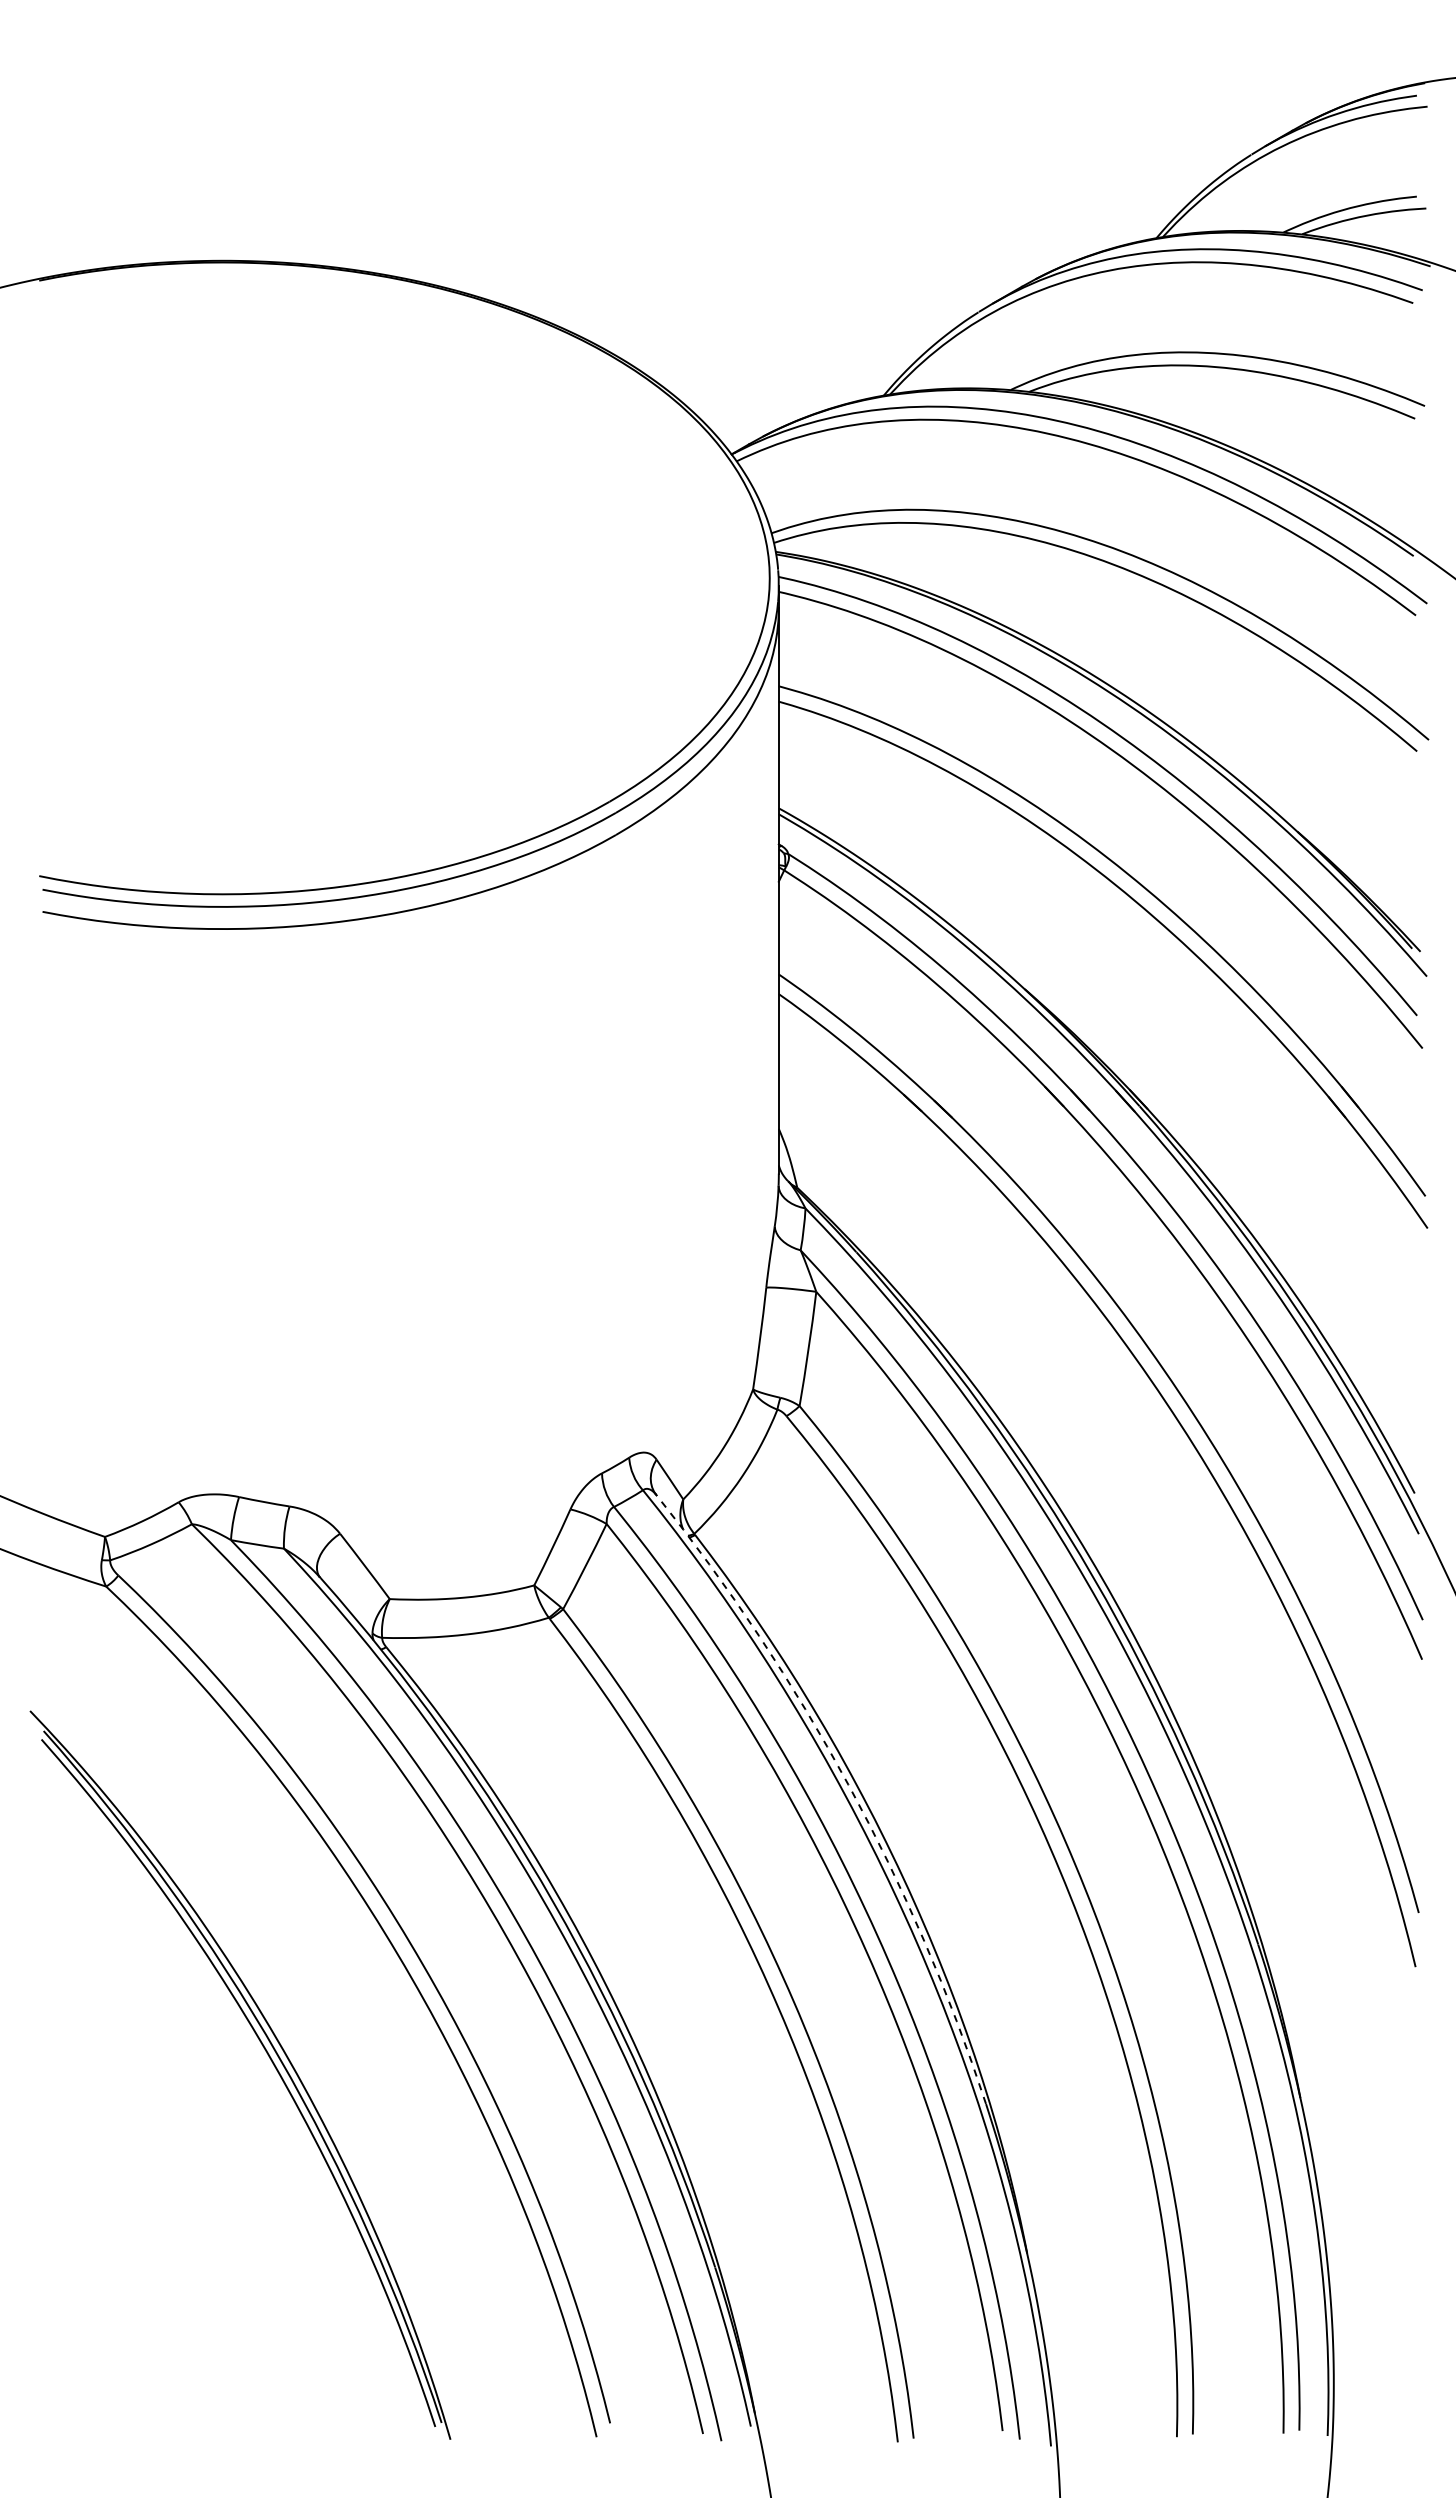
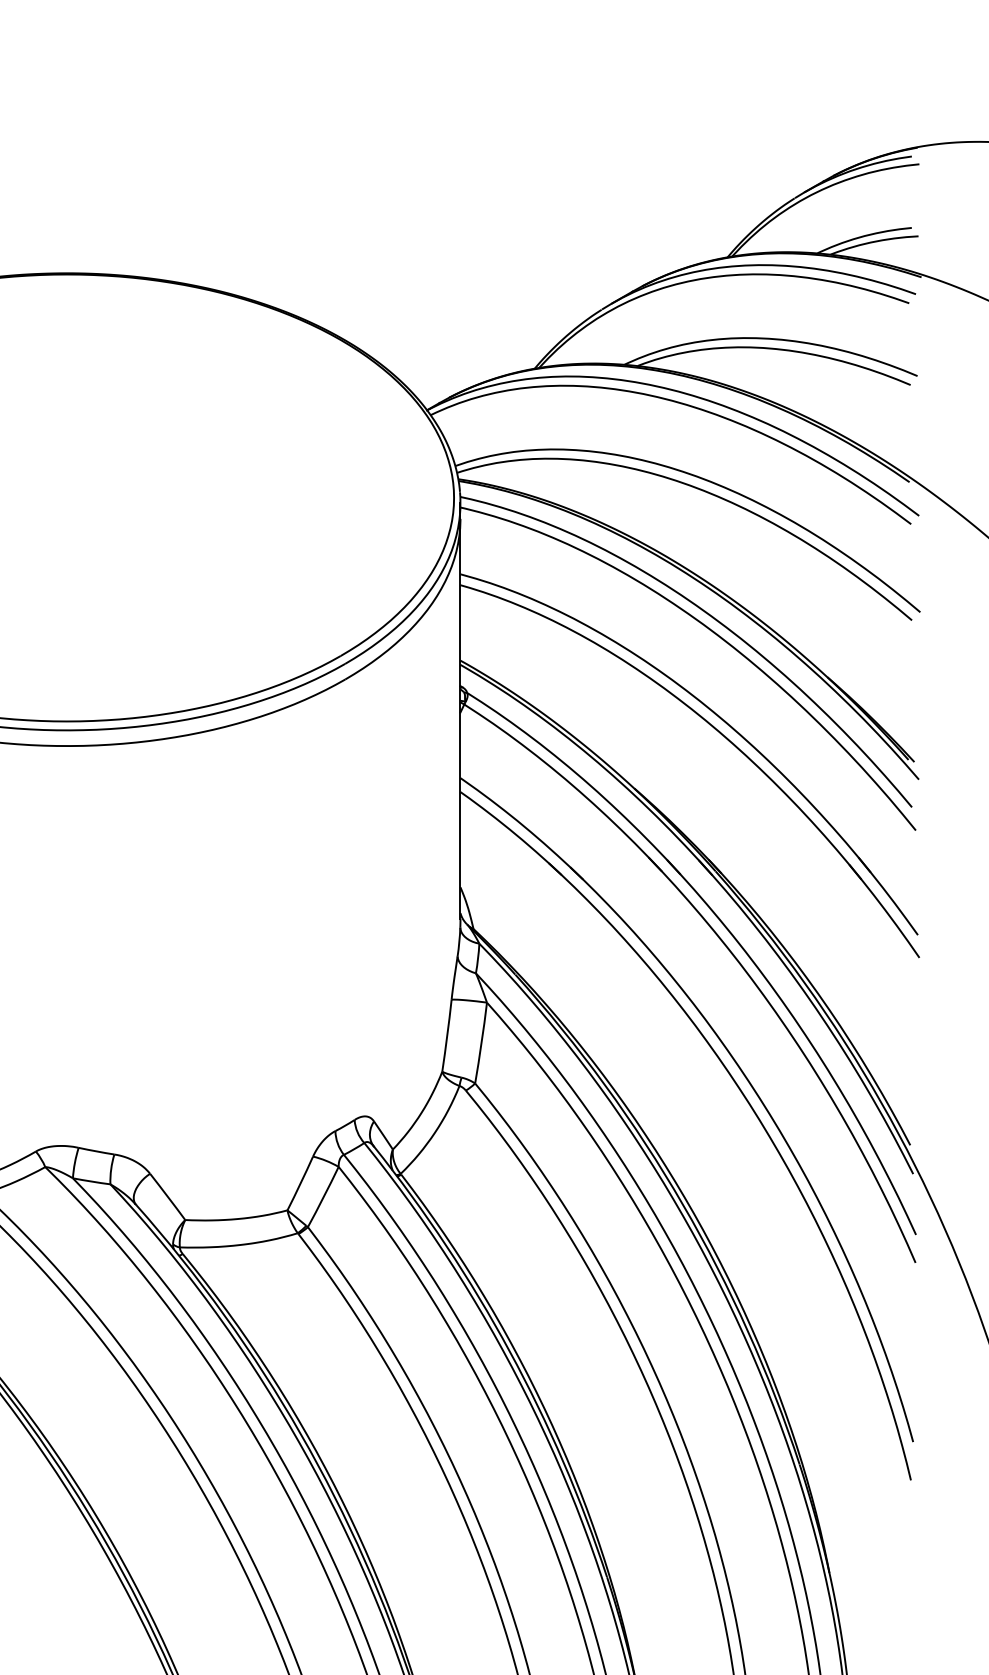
arc: (848, 1784) -> (509, 1351), dashed -> solid

